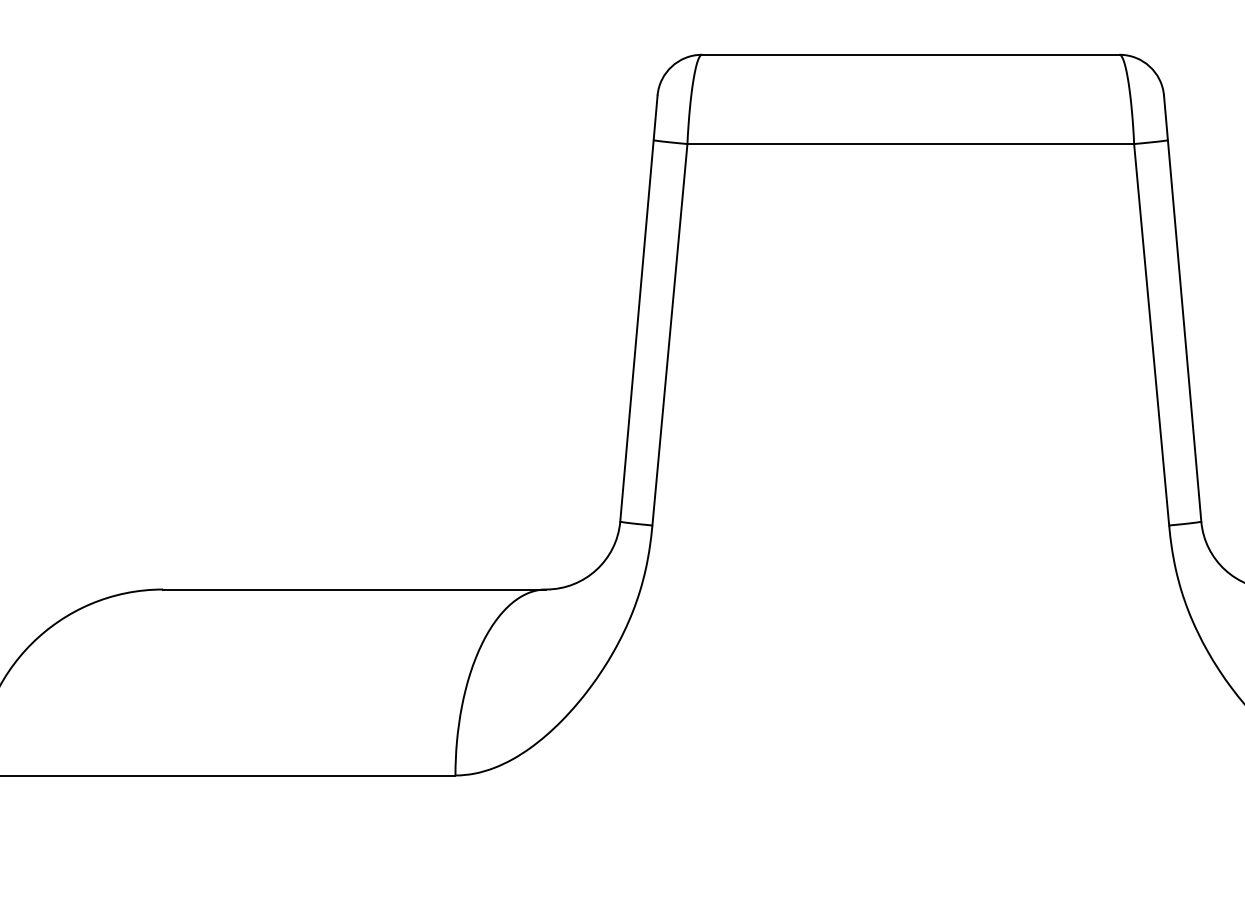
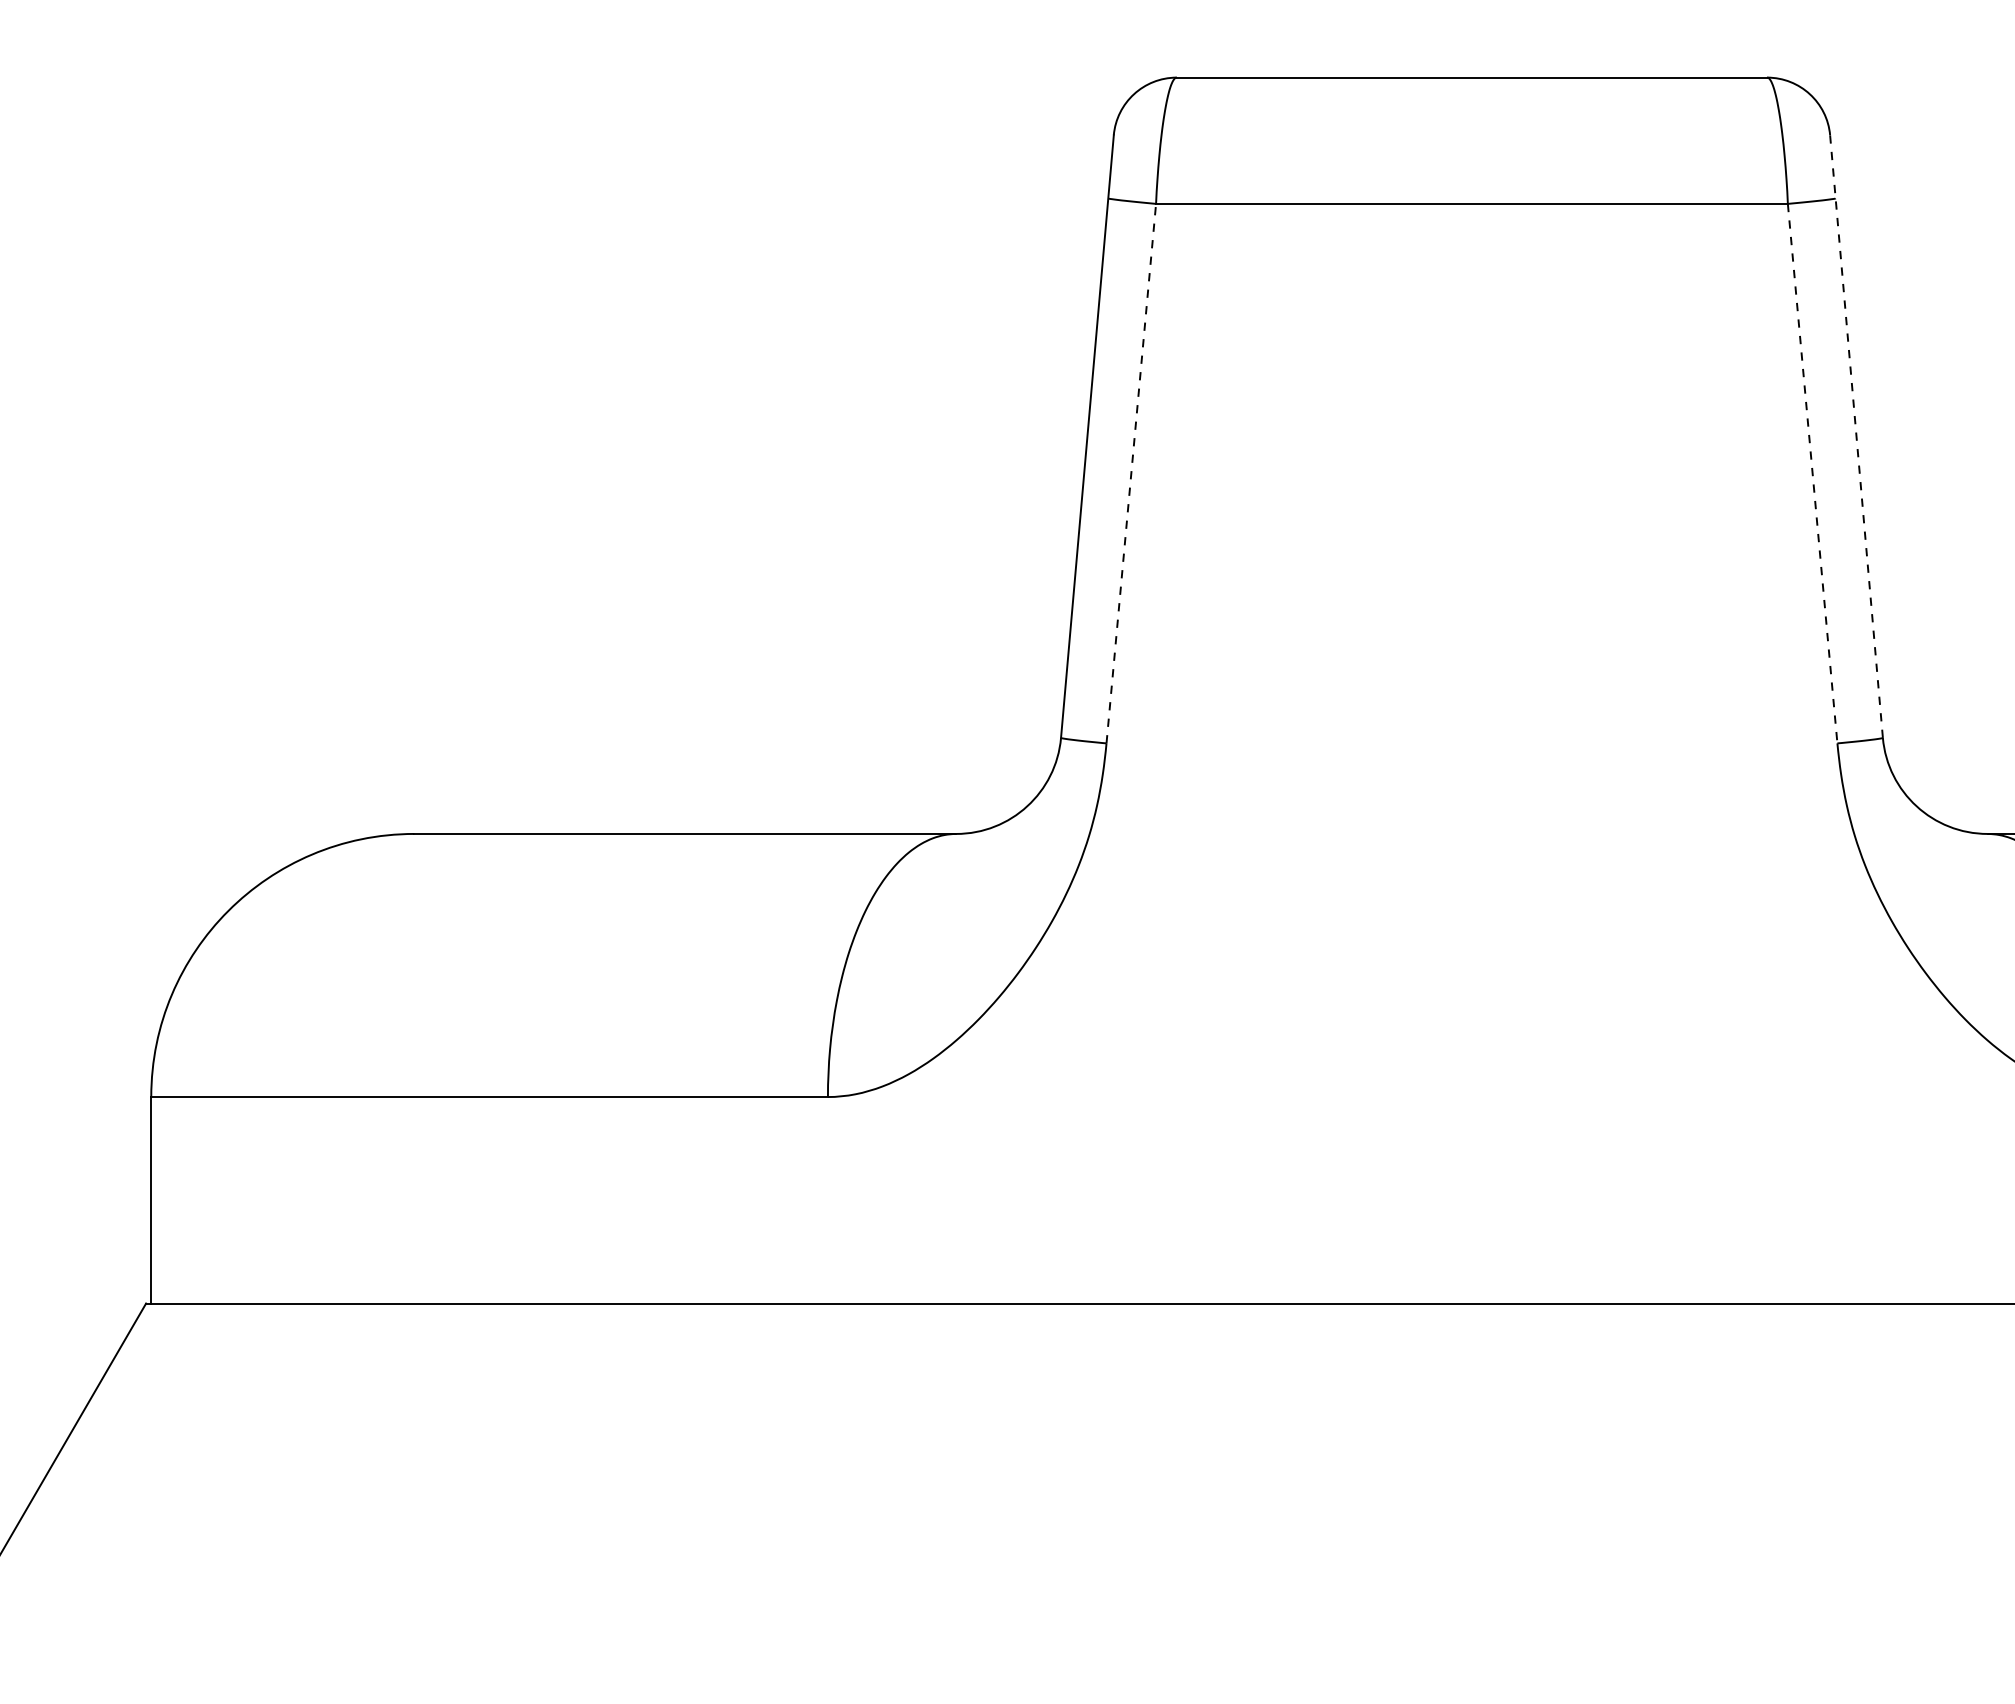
line: (1182, 308) -> (1856, 436), solid -> dashed
line: (670, 334) -> (1131, 473), solid -> dashed
line: (1151, 334) -> (1812, 473), solid -> dashed

